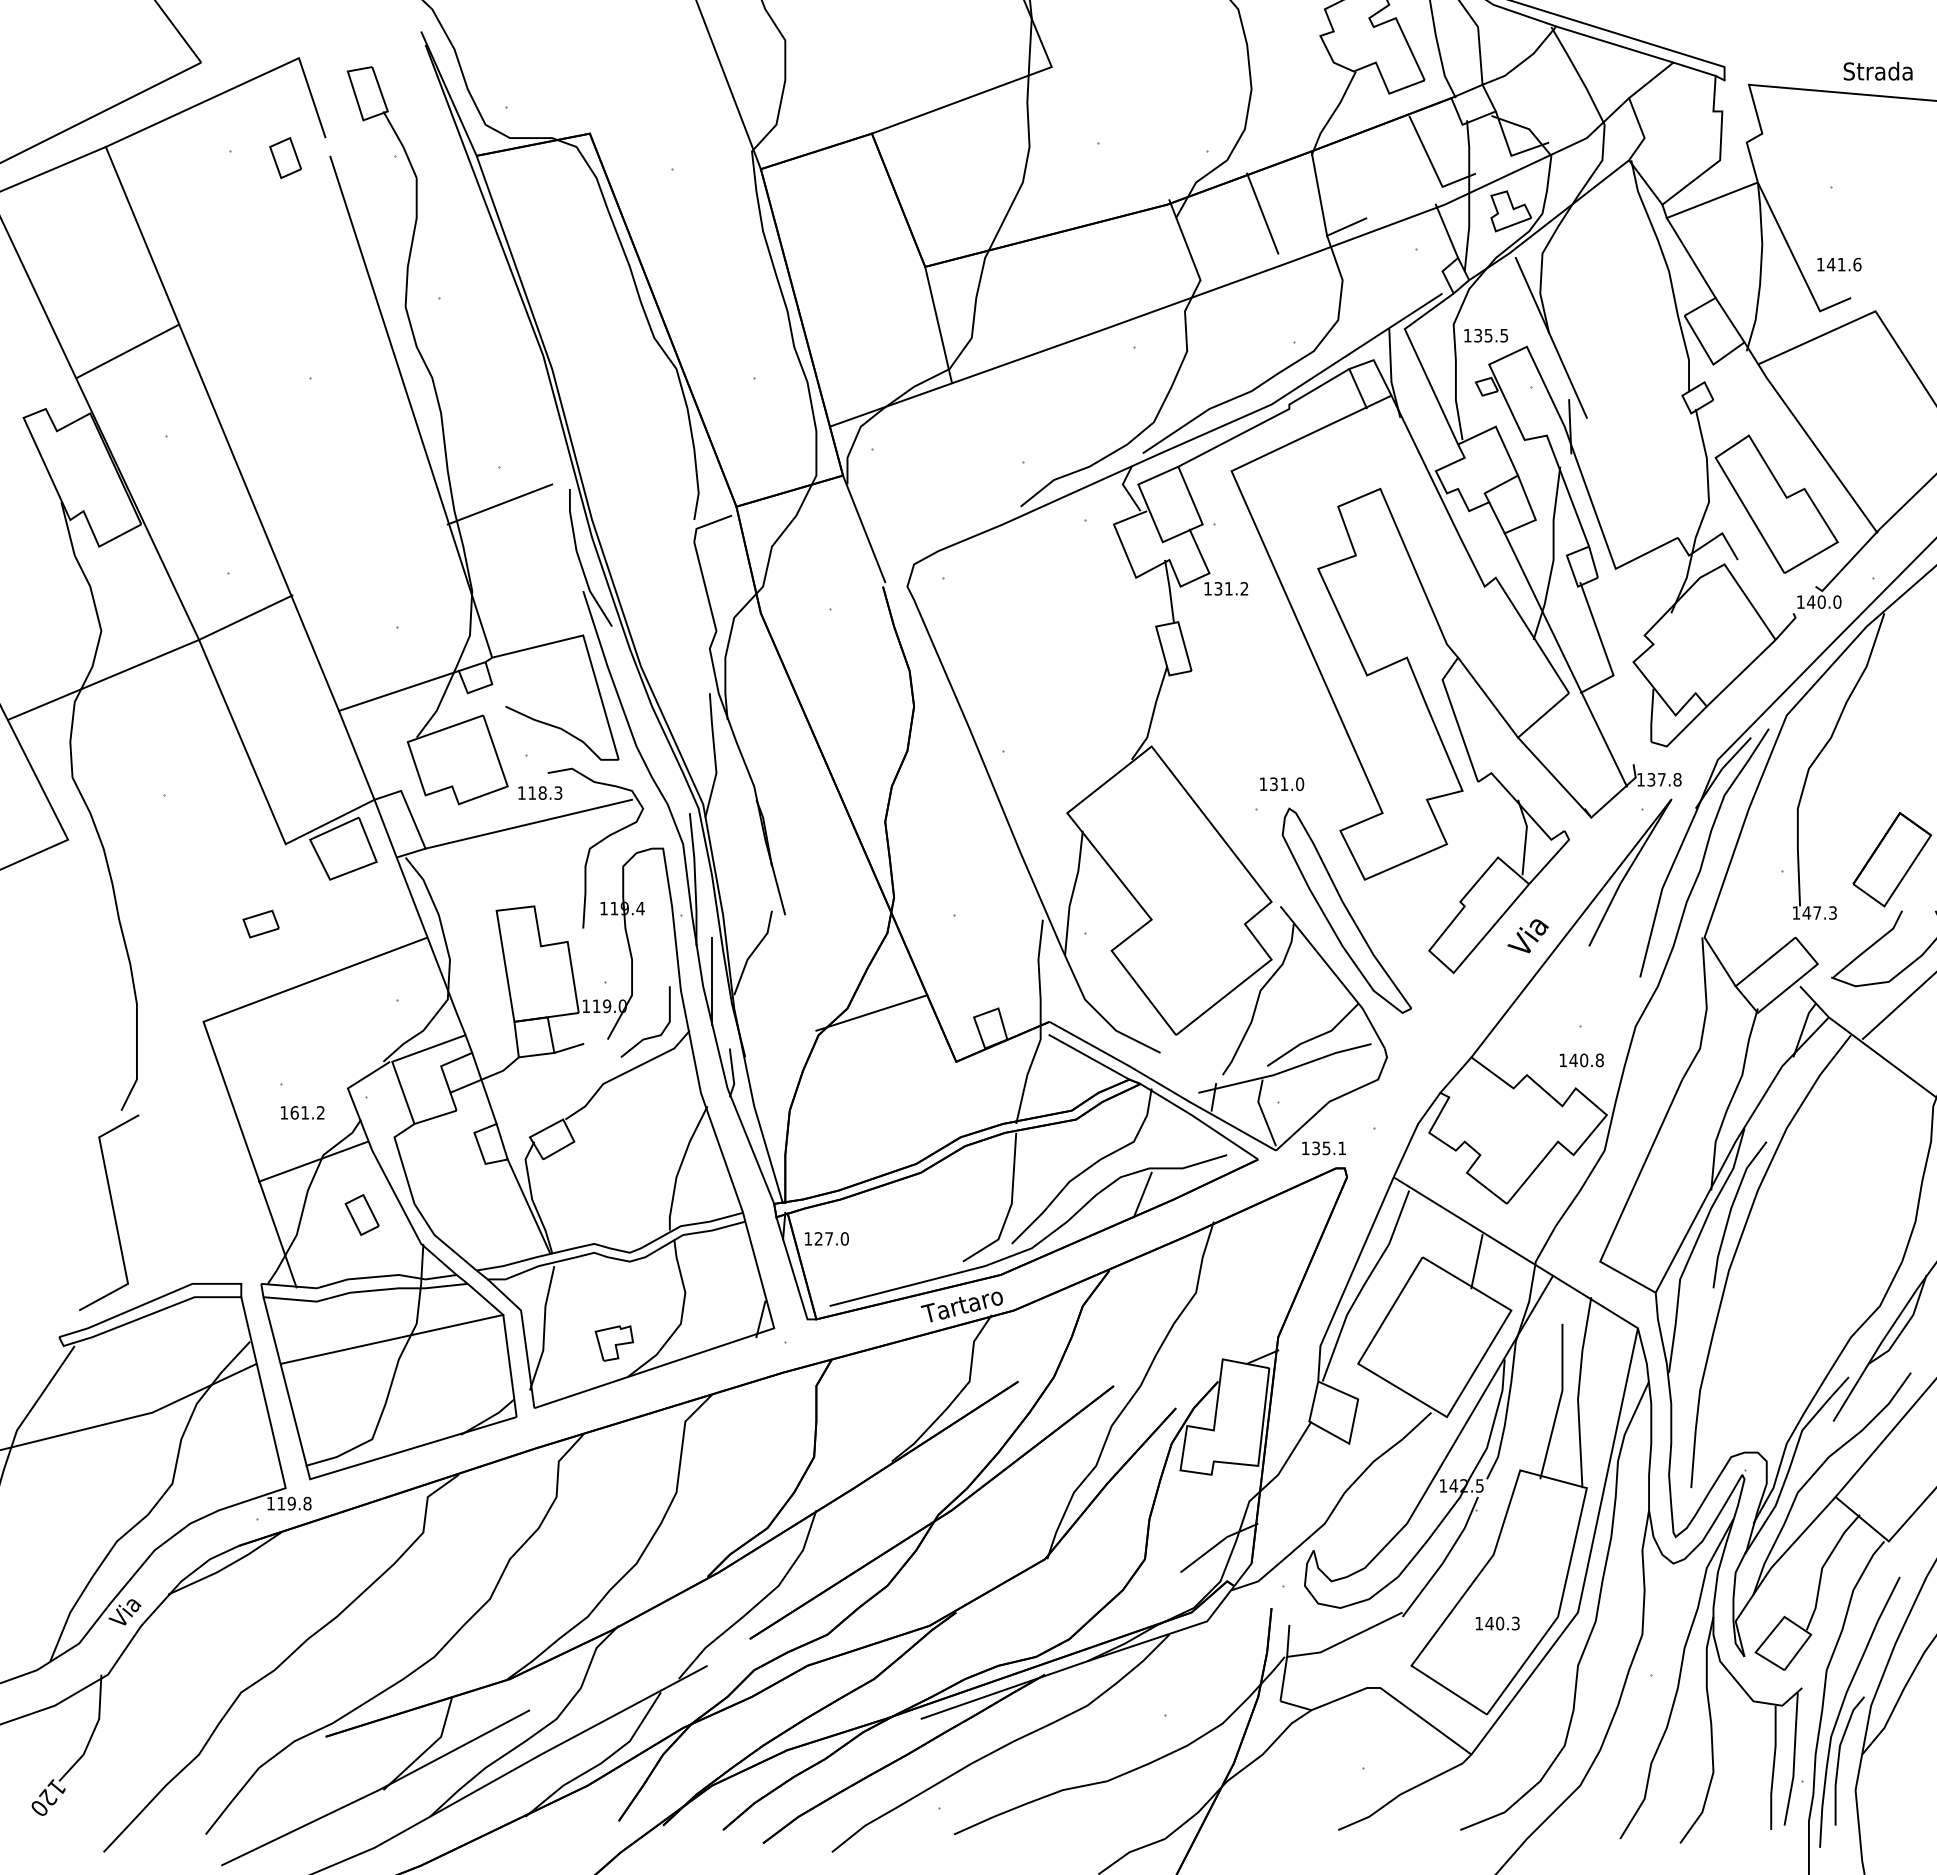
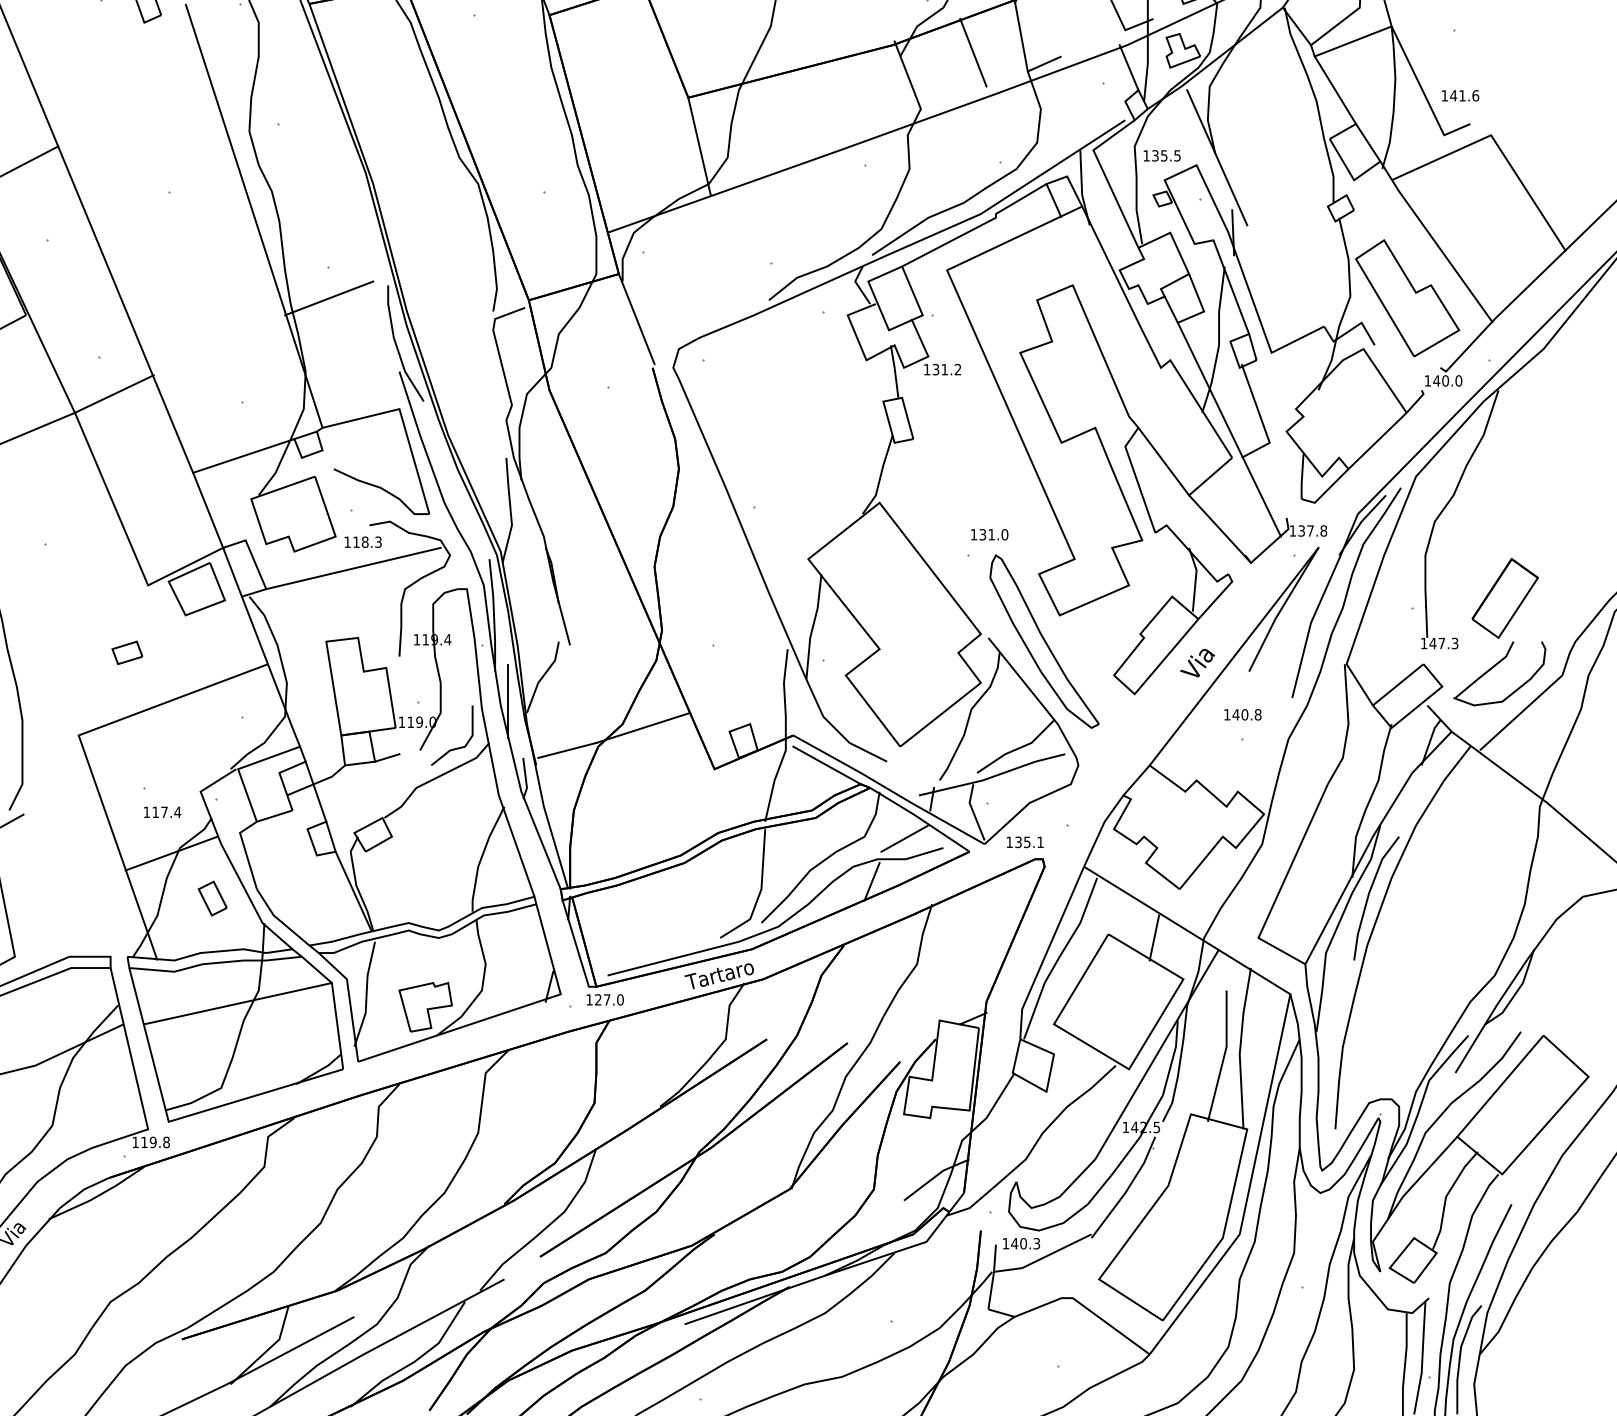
line: (781, 1039) -> (566, 750), added
text: (1581, 1060) -> (1242, 714), moved
text: (307, 1112) -> (166, 812), 161.2 -> 117.4
line: (1181, 1143) -> (904, 838), added
text: (826, 1238) -> (604, 999), moved
part: (614, 1343) -> (425, 1007), size x1.67
text: (1497, 1623) -> (1021, 1243), moved

